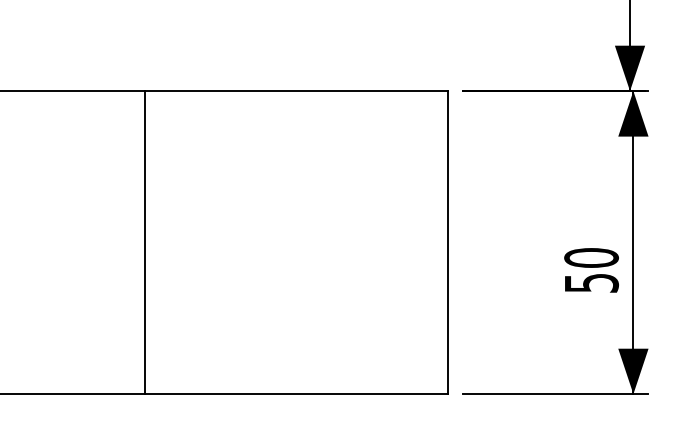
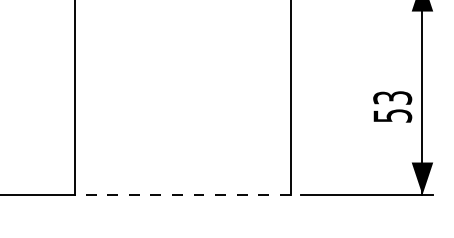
text: (591, 257) -> (392, 97), 50 -> 53
line: (296, 394) -> (182, 195), solid -> dashed

